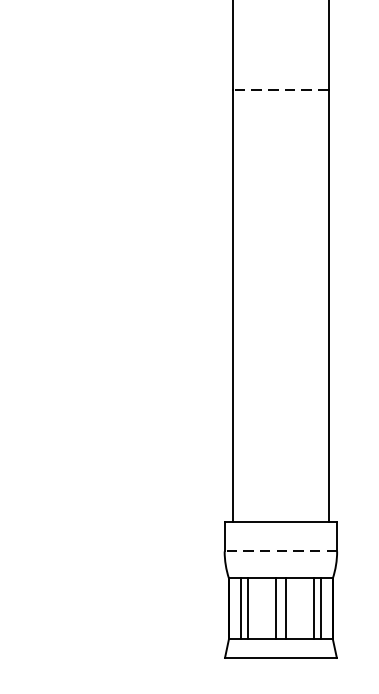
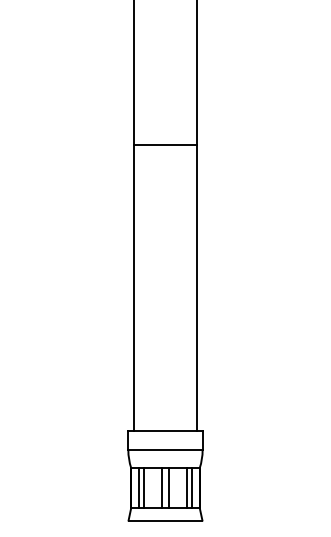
line: (279, 89) -> (164, 145), dashed -> solid
line: (279, 551) -> (164, 450), dashed -> solid

